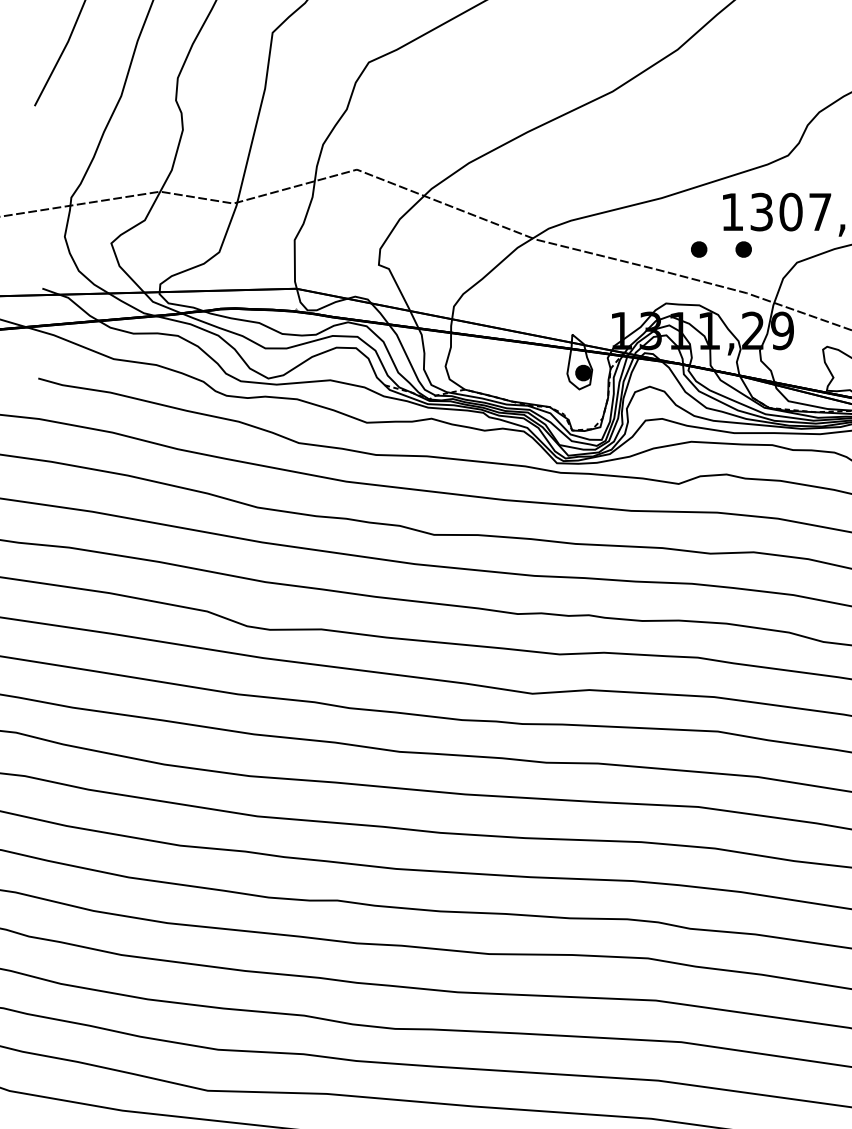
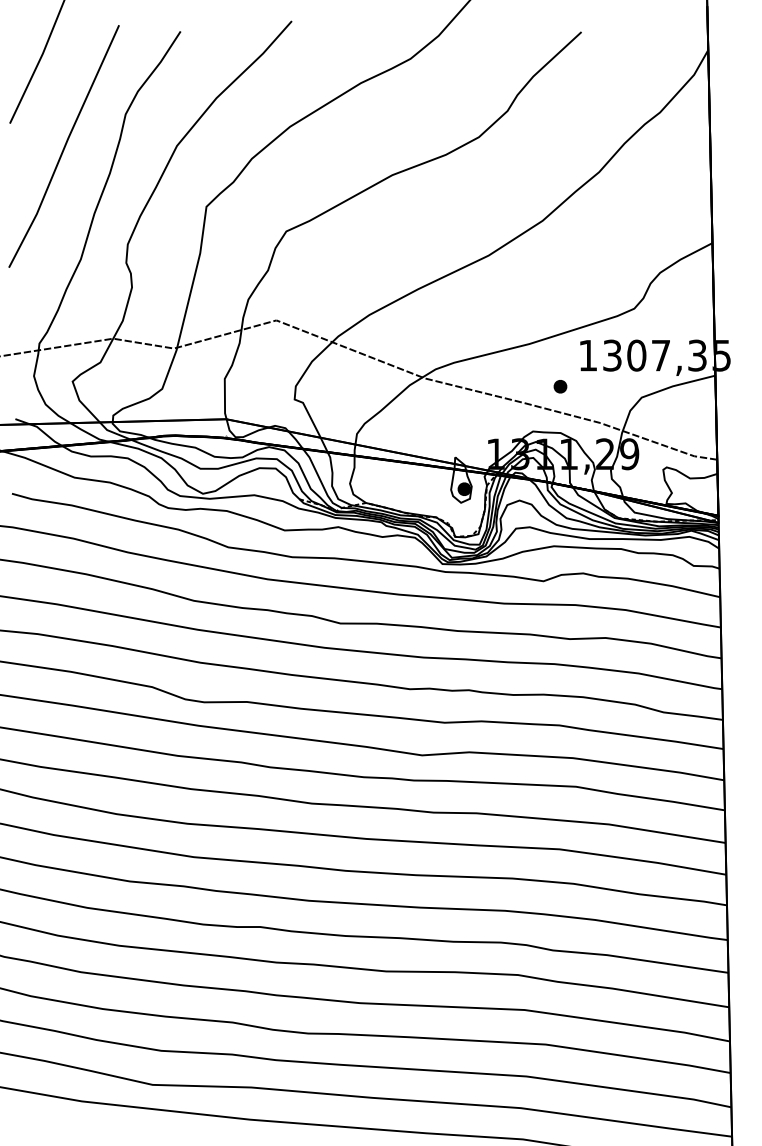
part: (743, 249) -> (597, 386), removed

